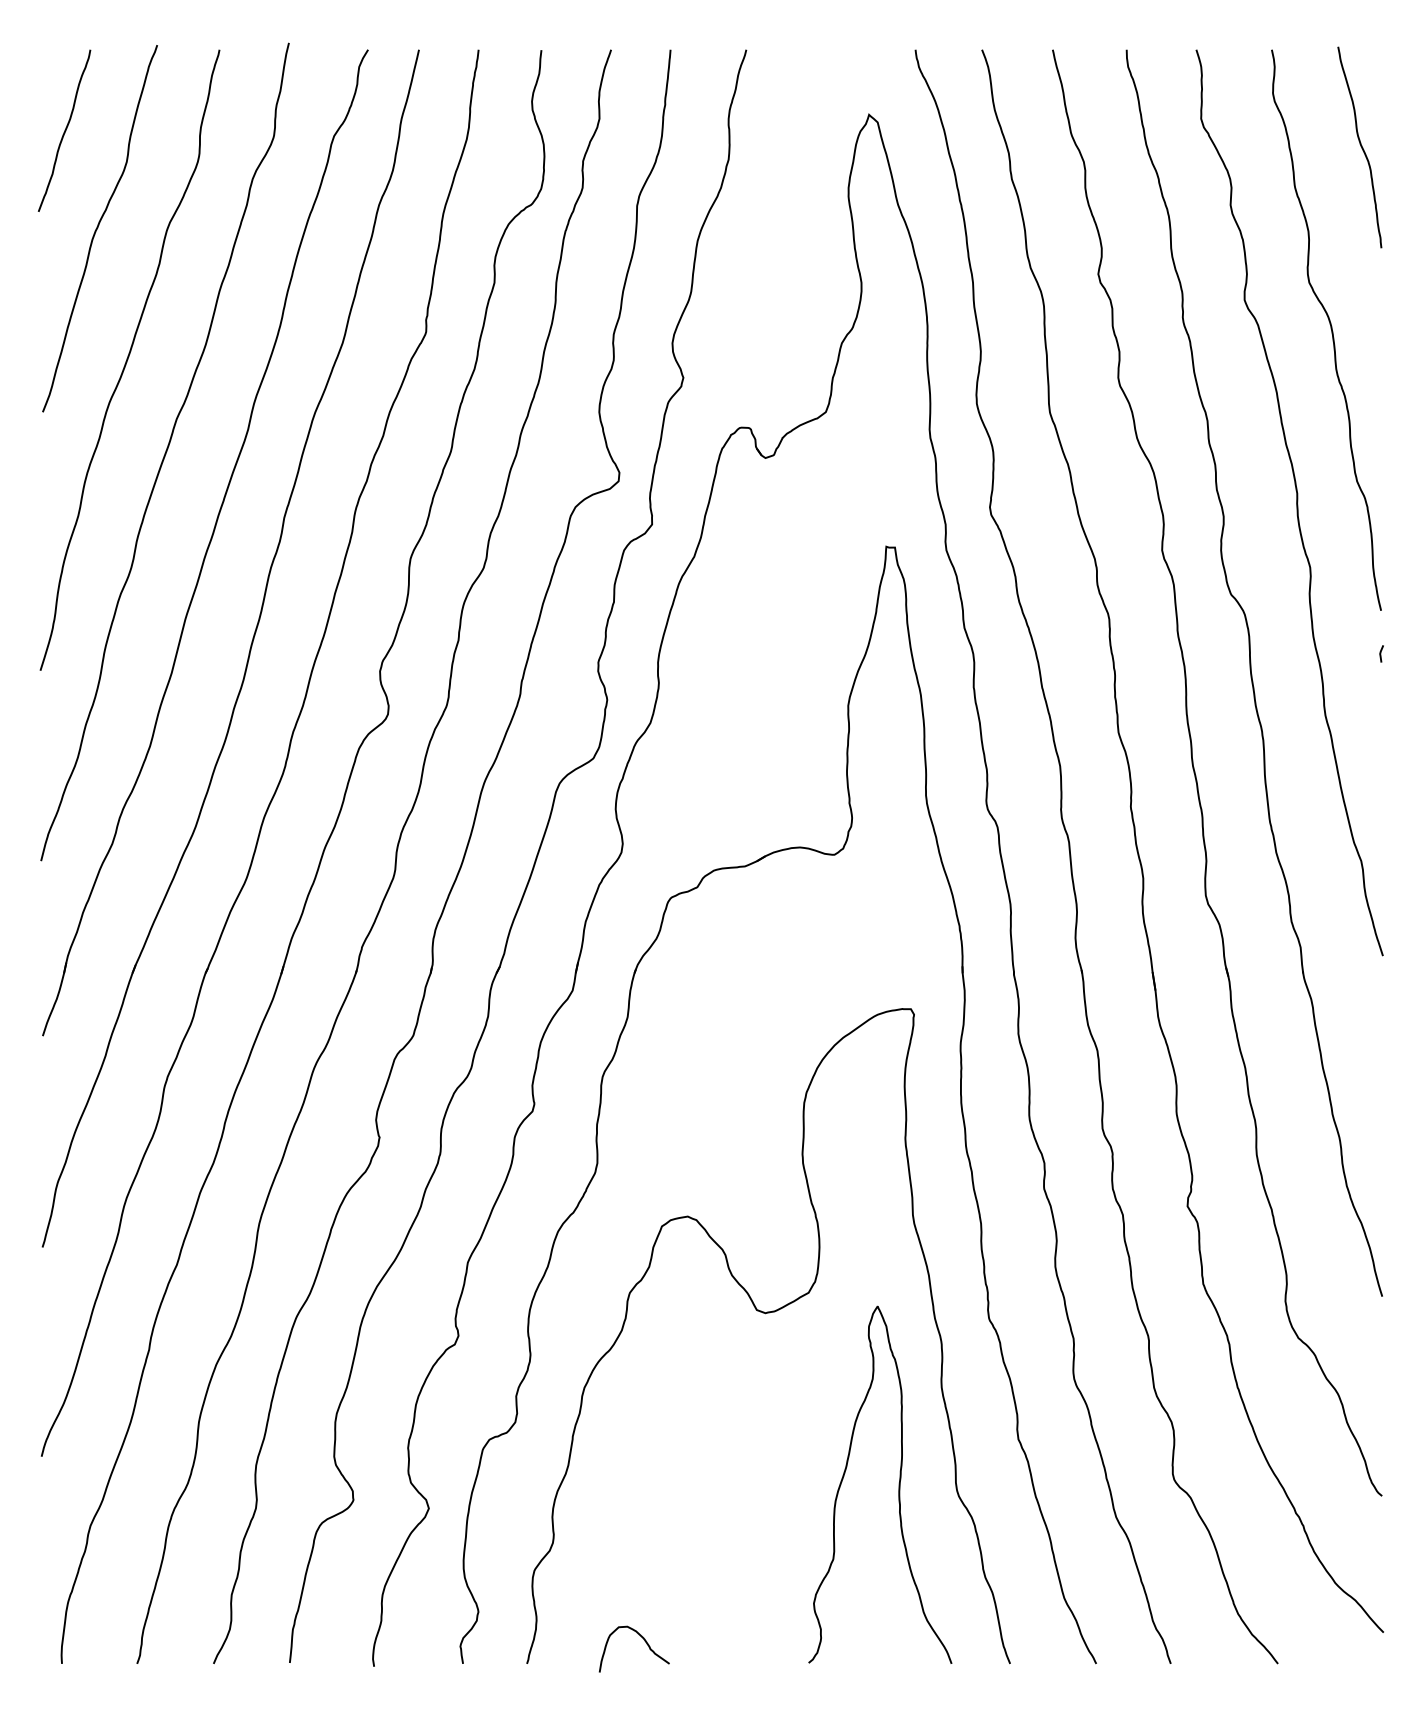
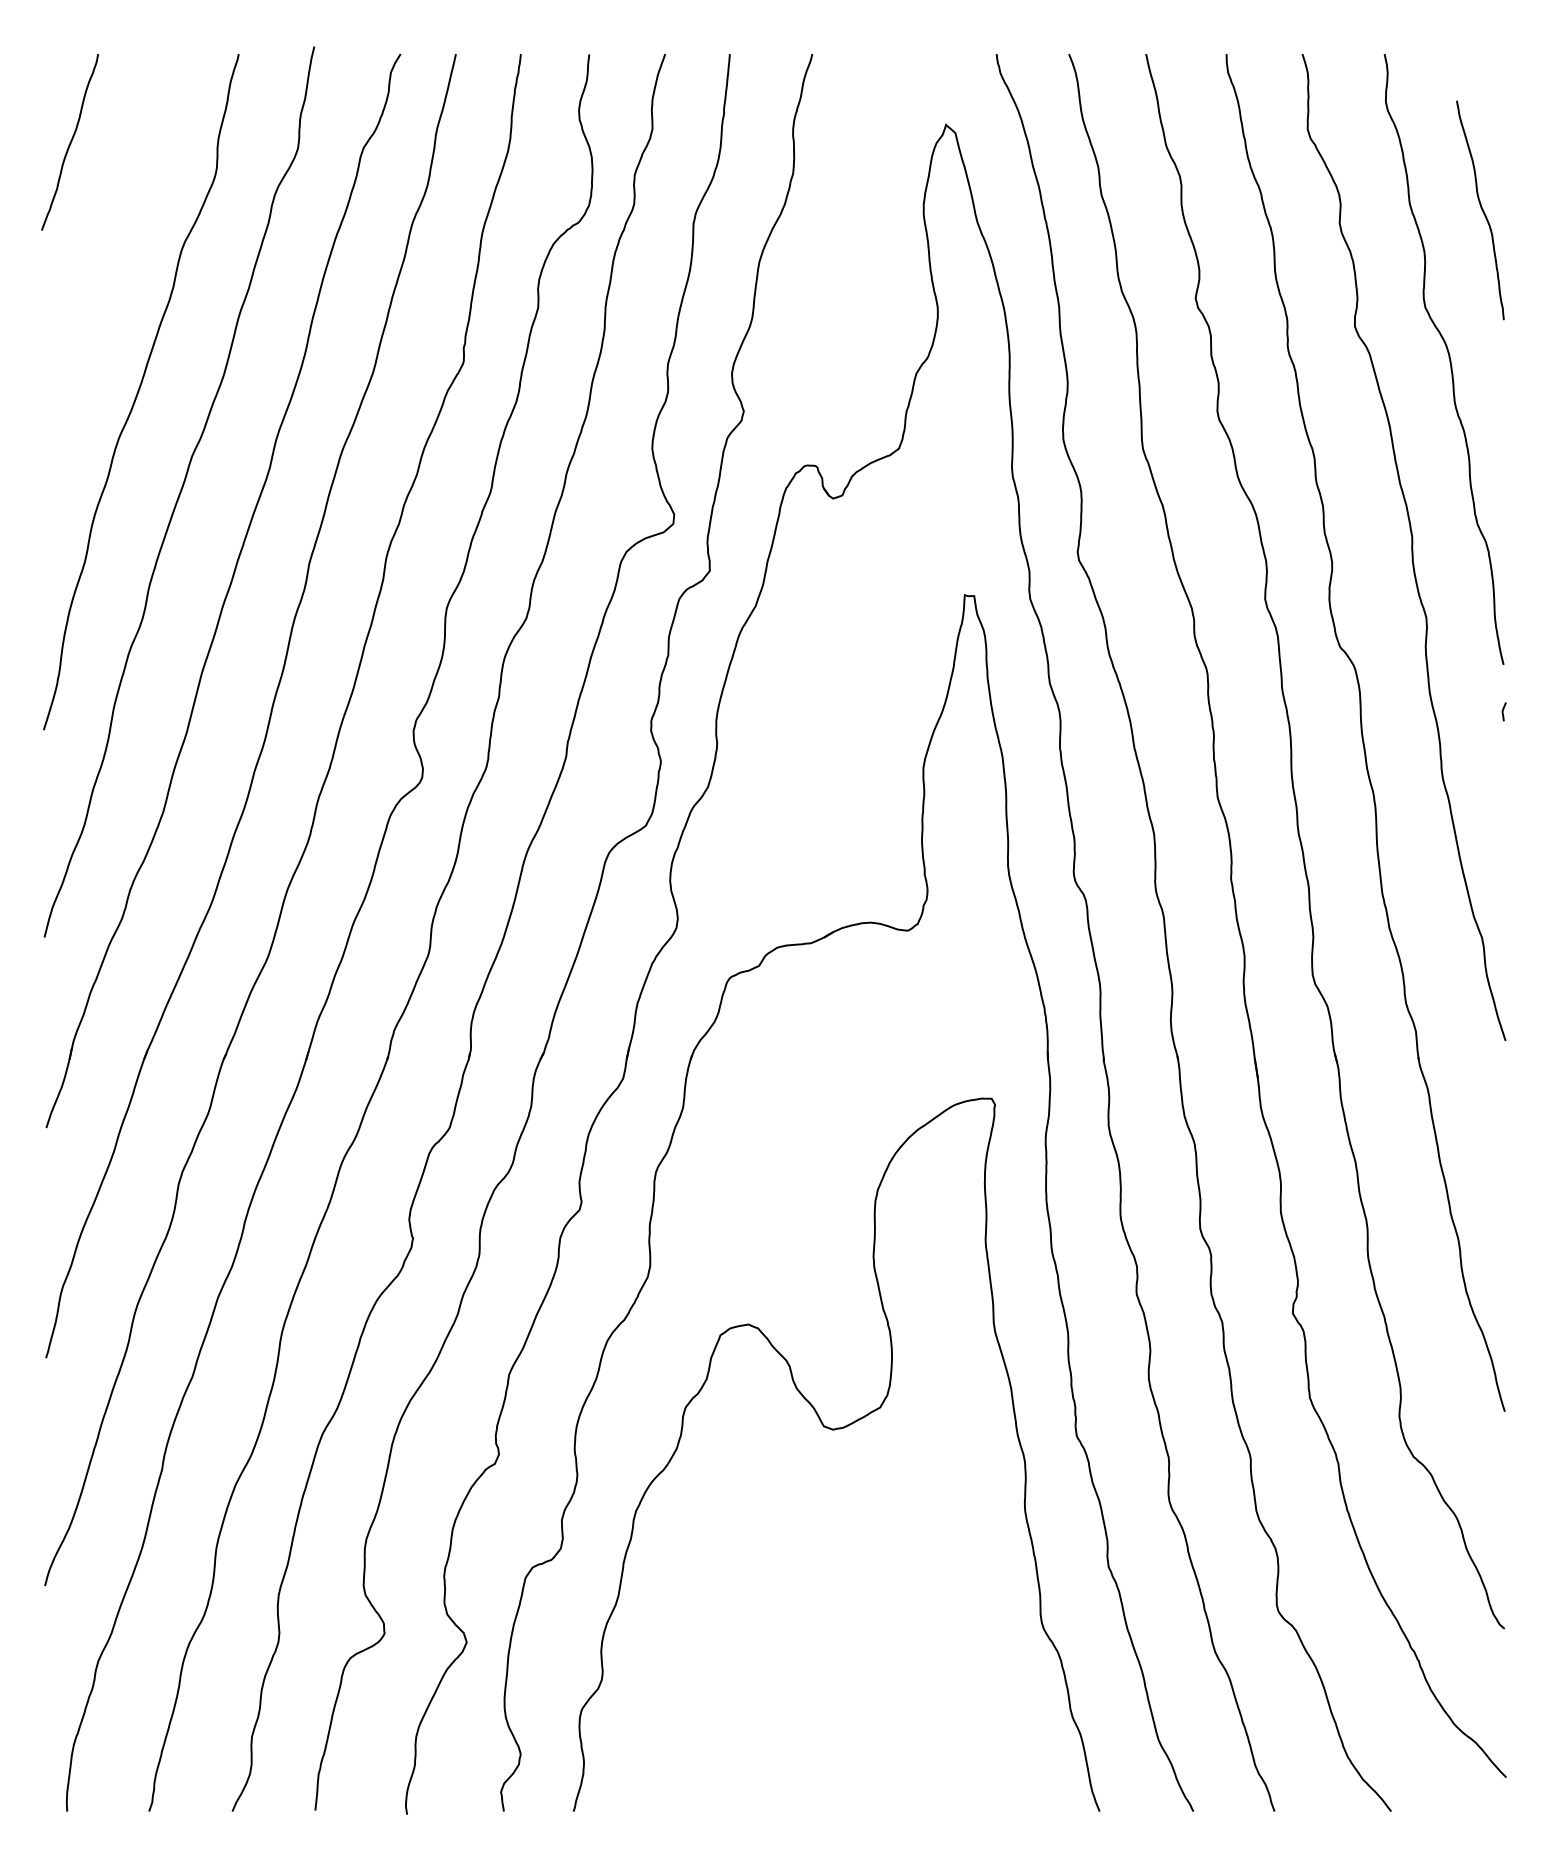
curve: (1360, 147) -> (1481, 210), moved
curve: (98, 228) -> (106, 248), removed
curve: (898, 1484) -> (978, 1616), removed
curve: (645, 1642) -> (702, 1788), removed

